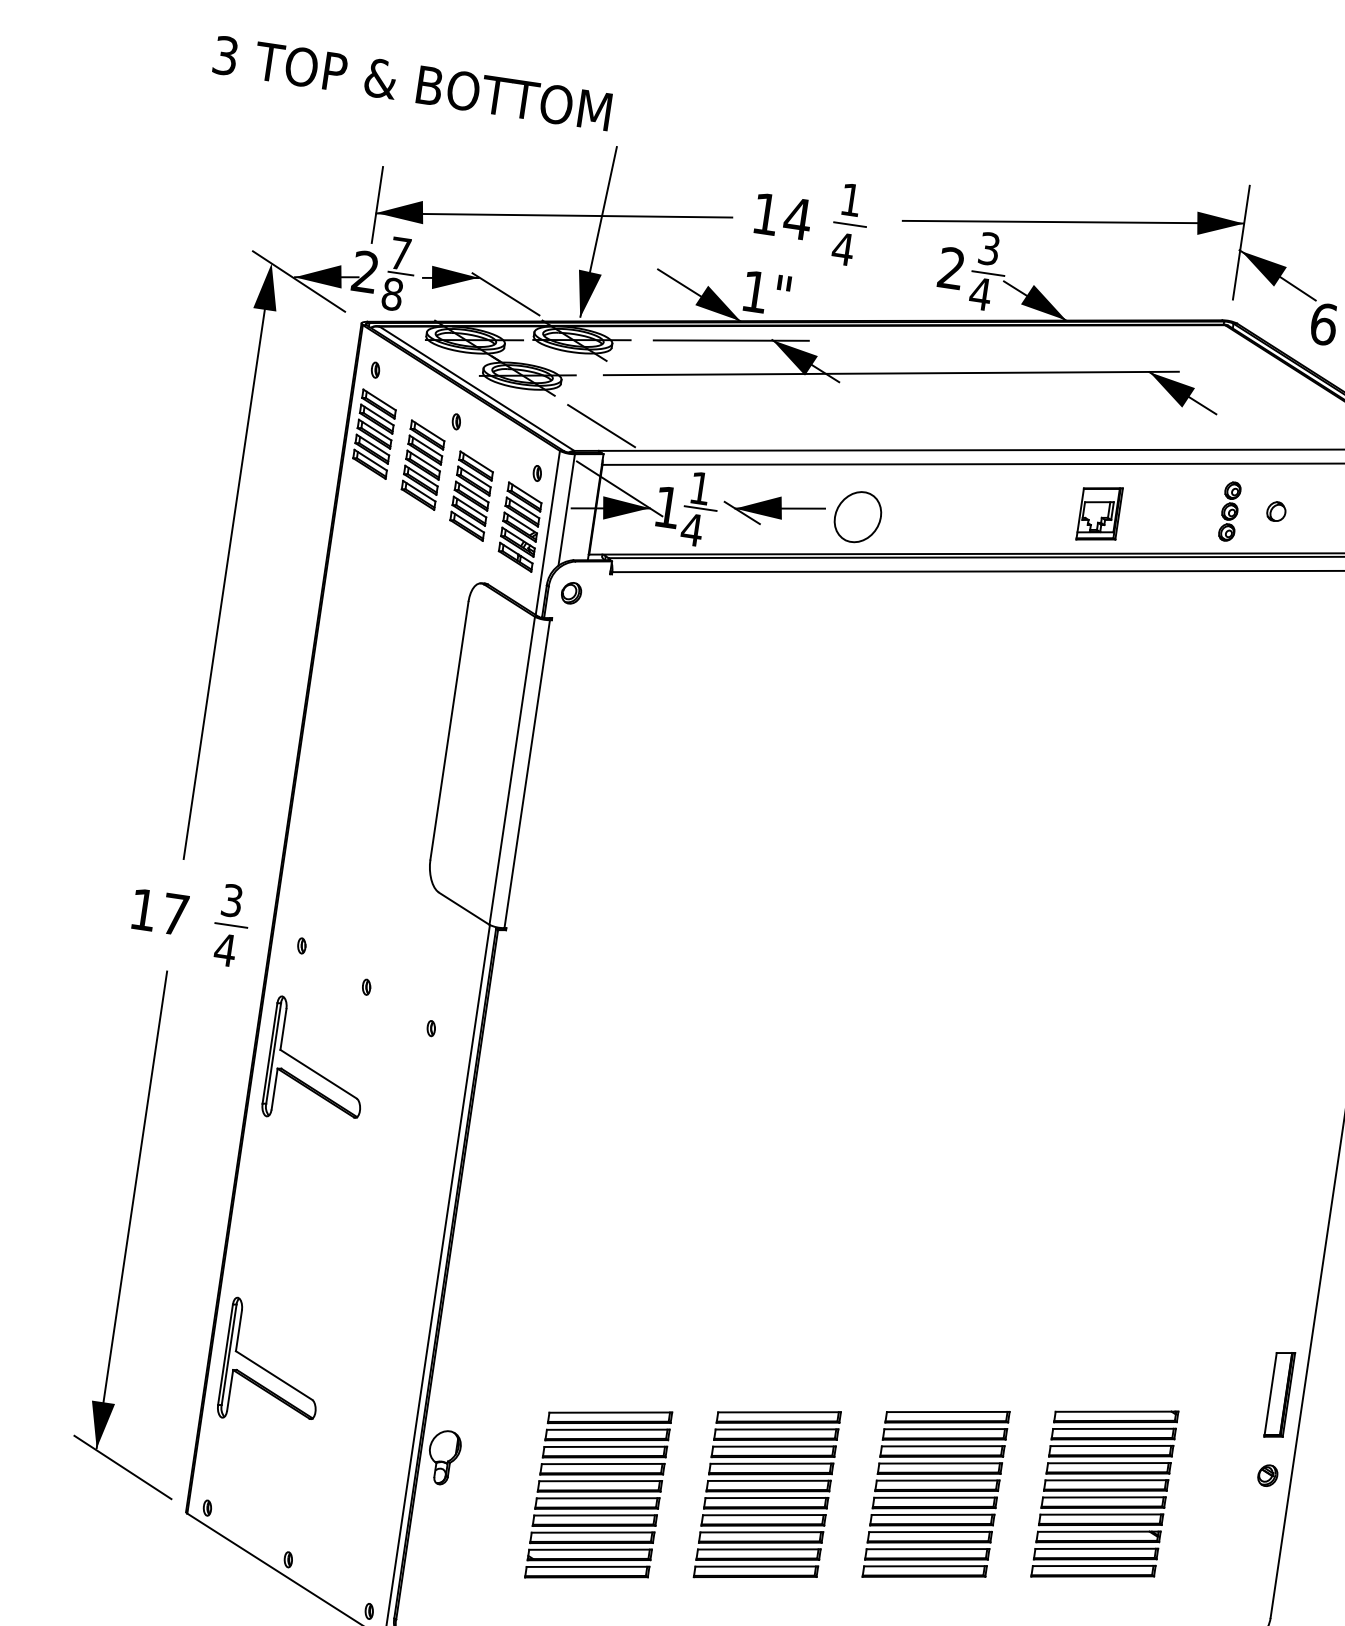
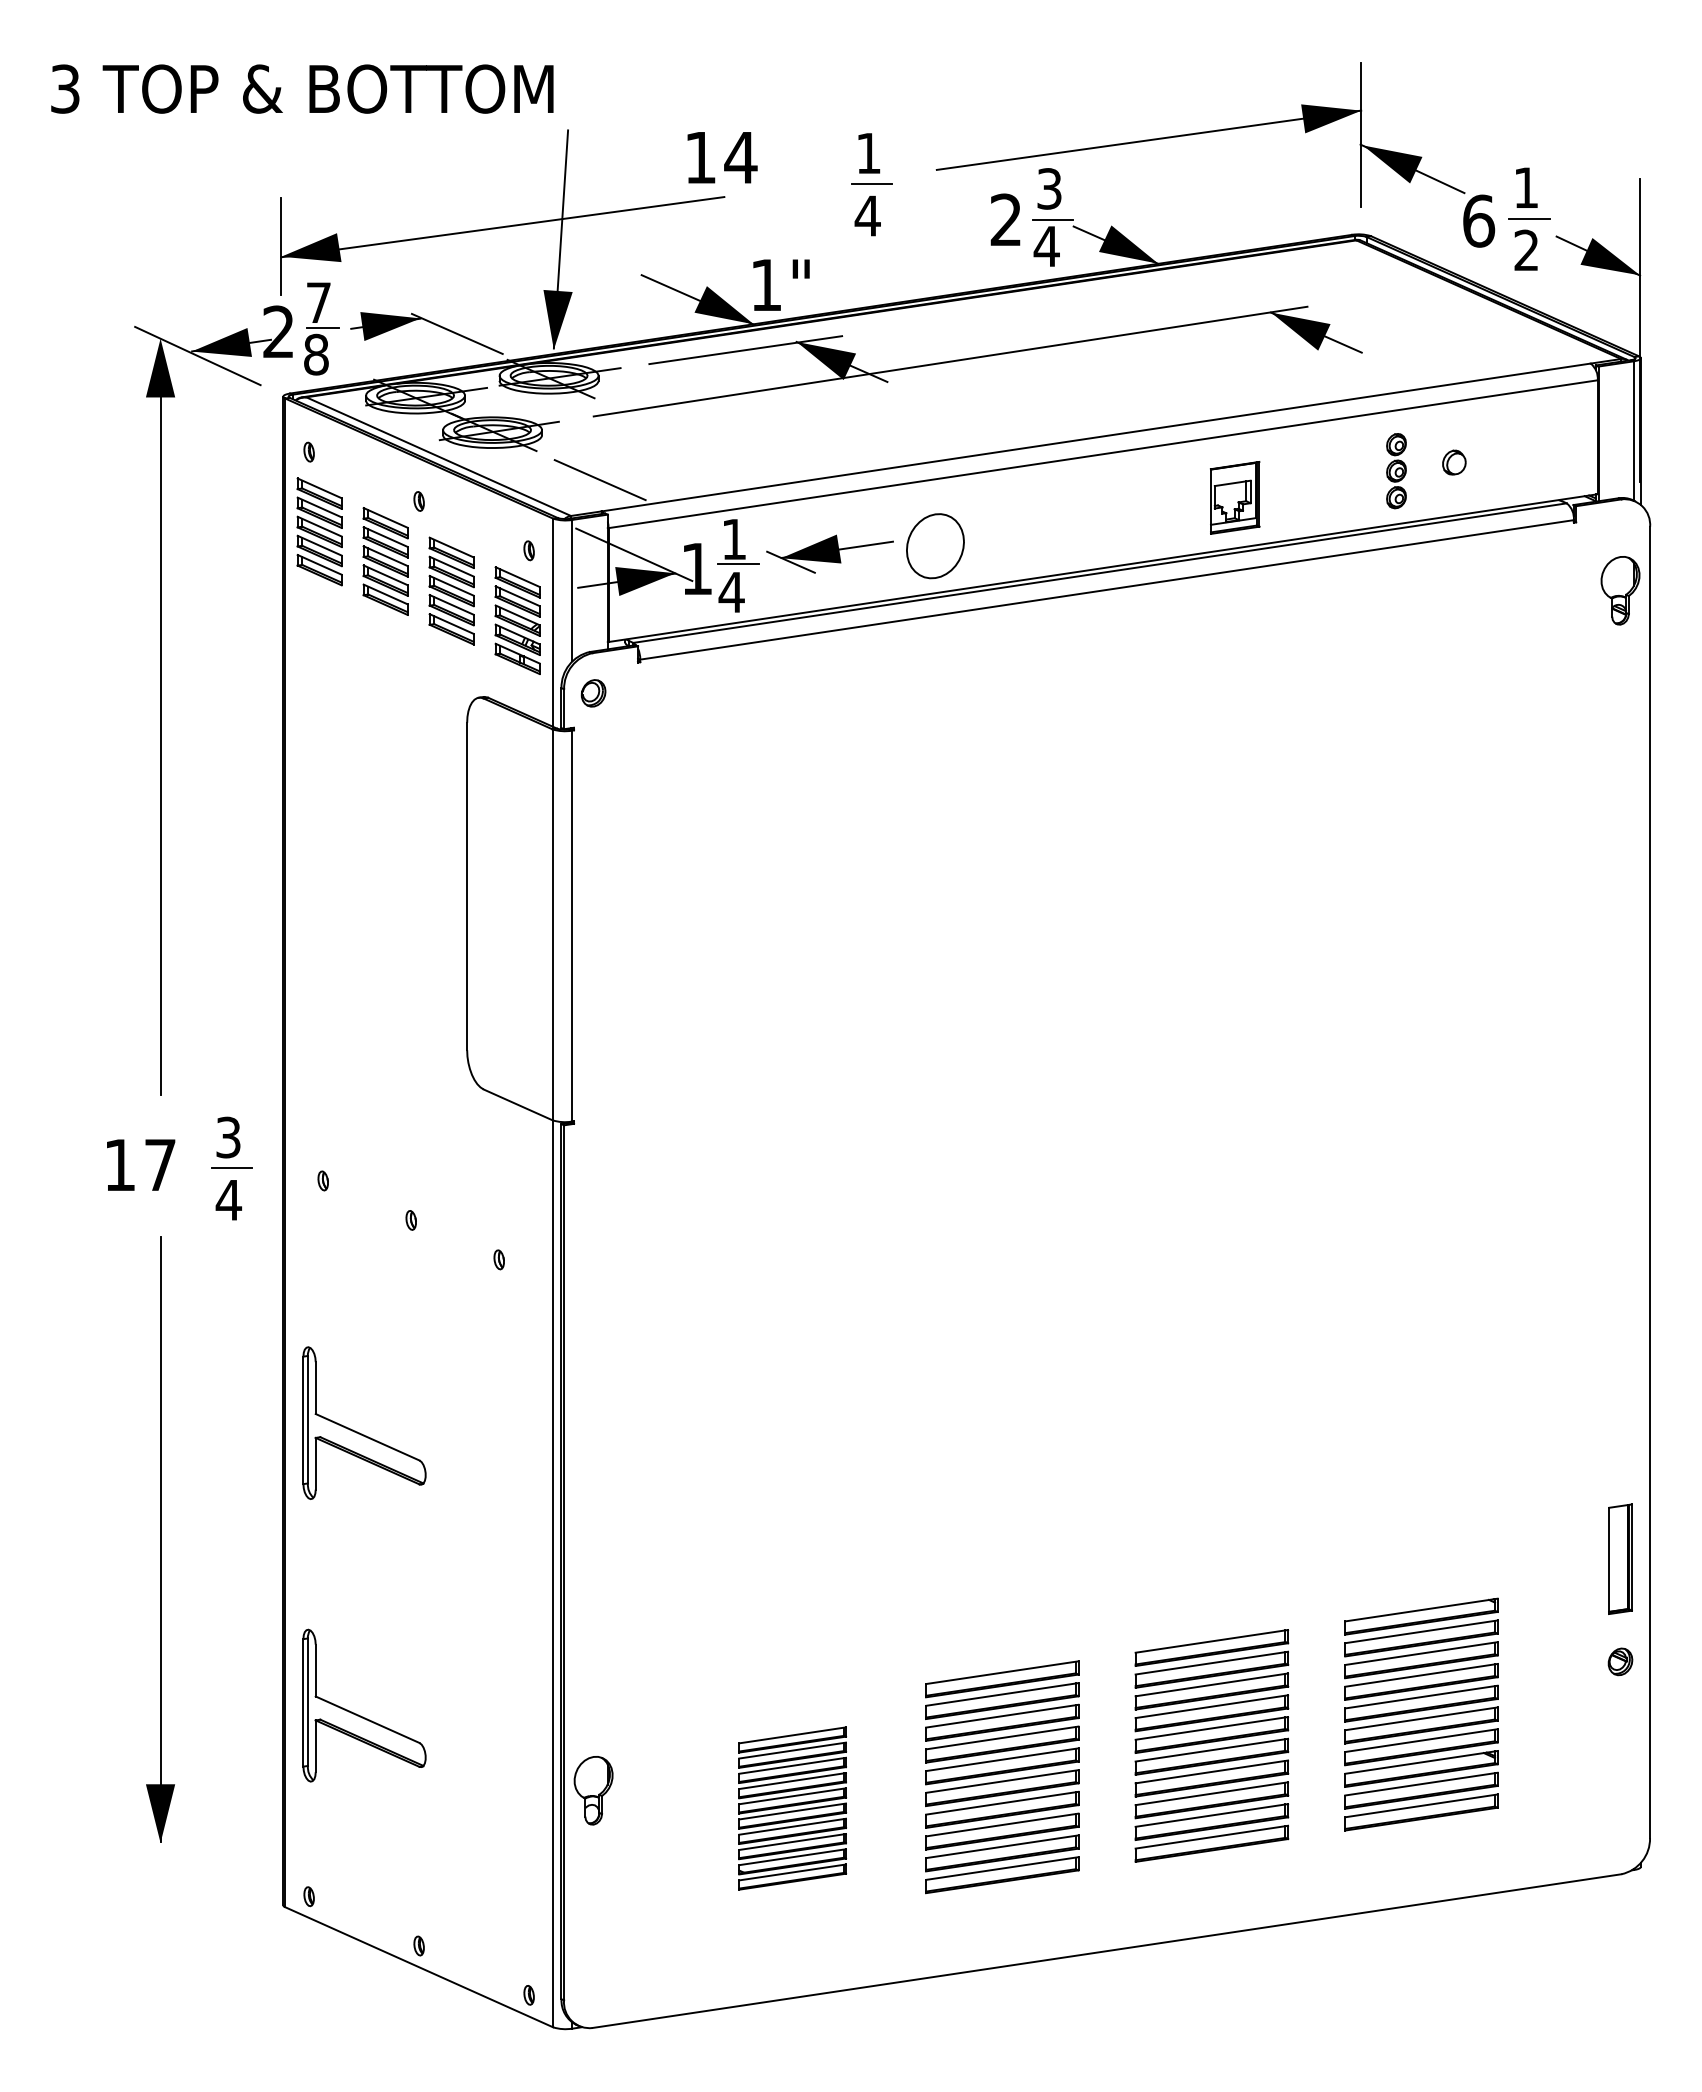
text: (783, 216) -> (722, 157), moved
part: (312, 1069) -> (359, 1432), moved
line: (122, 1467) -> (196, 1861), removed
part: (598, 1494) -> (792, 1808), size x0.7

